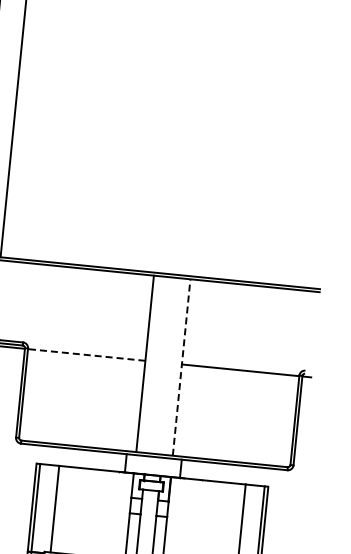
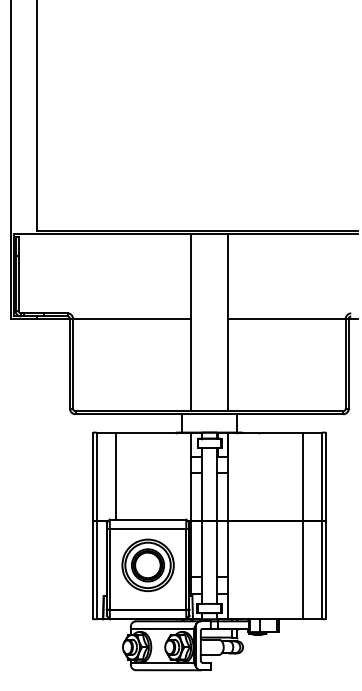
line: (86, 354) -> (131, 319), dashed -> solid
line: (181, 367) -> (227, 322), dashed -> solid

